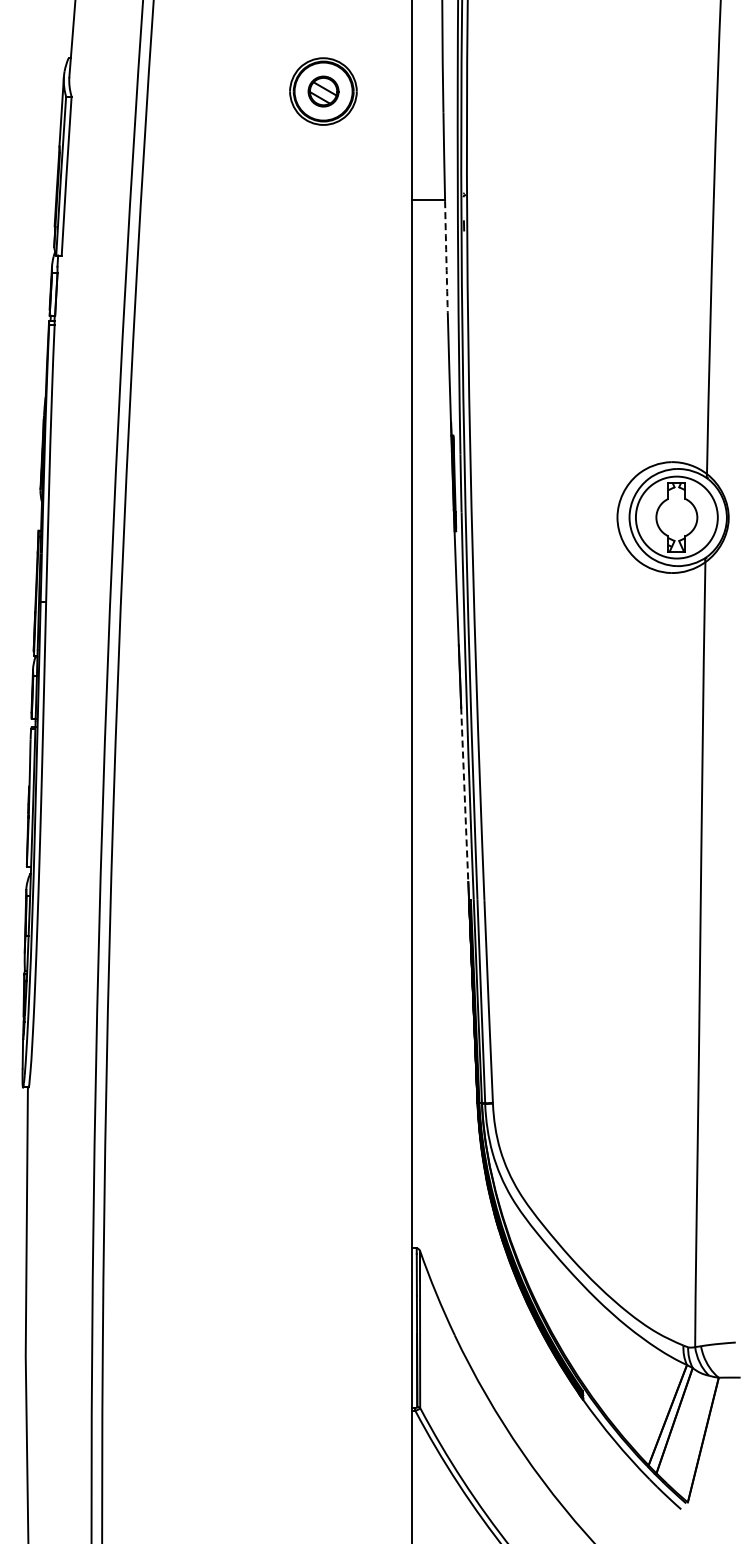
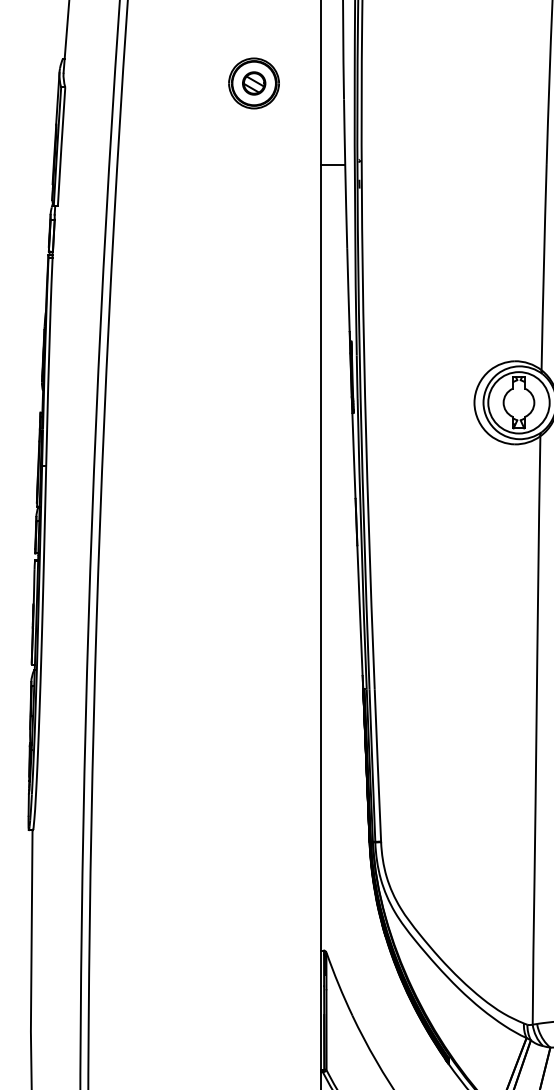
arc: (446, 256) -> (346, 207), dashed -> solid
arc: (464, 794) -> (359, 610), dashed -> solid

